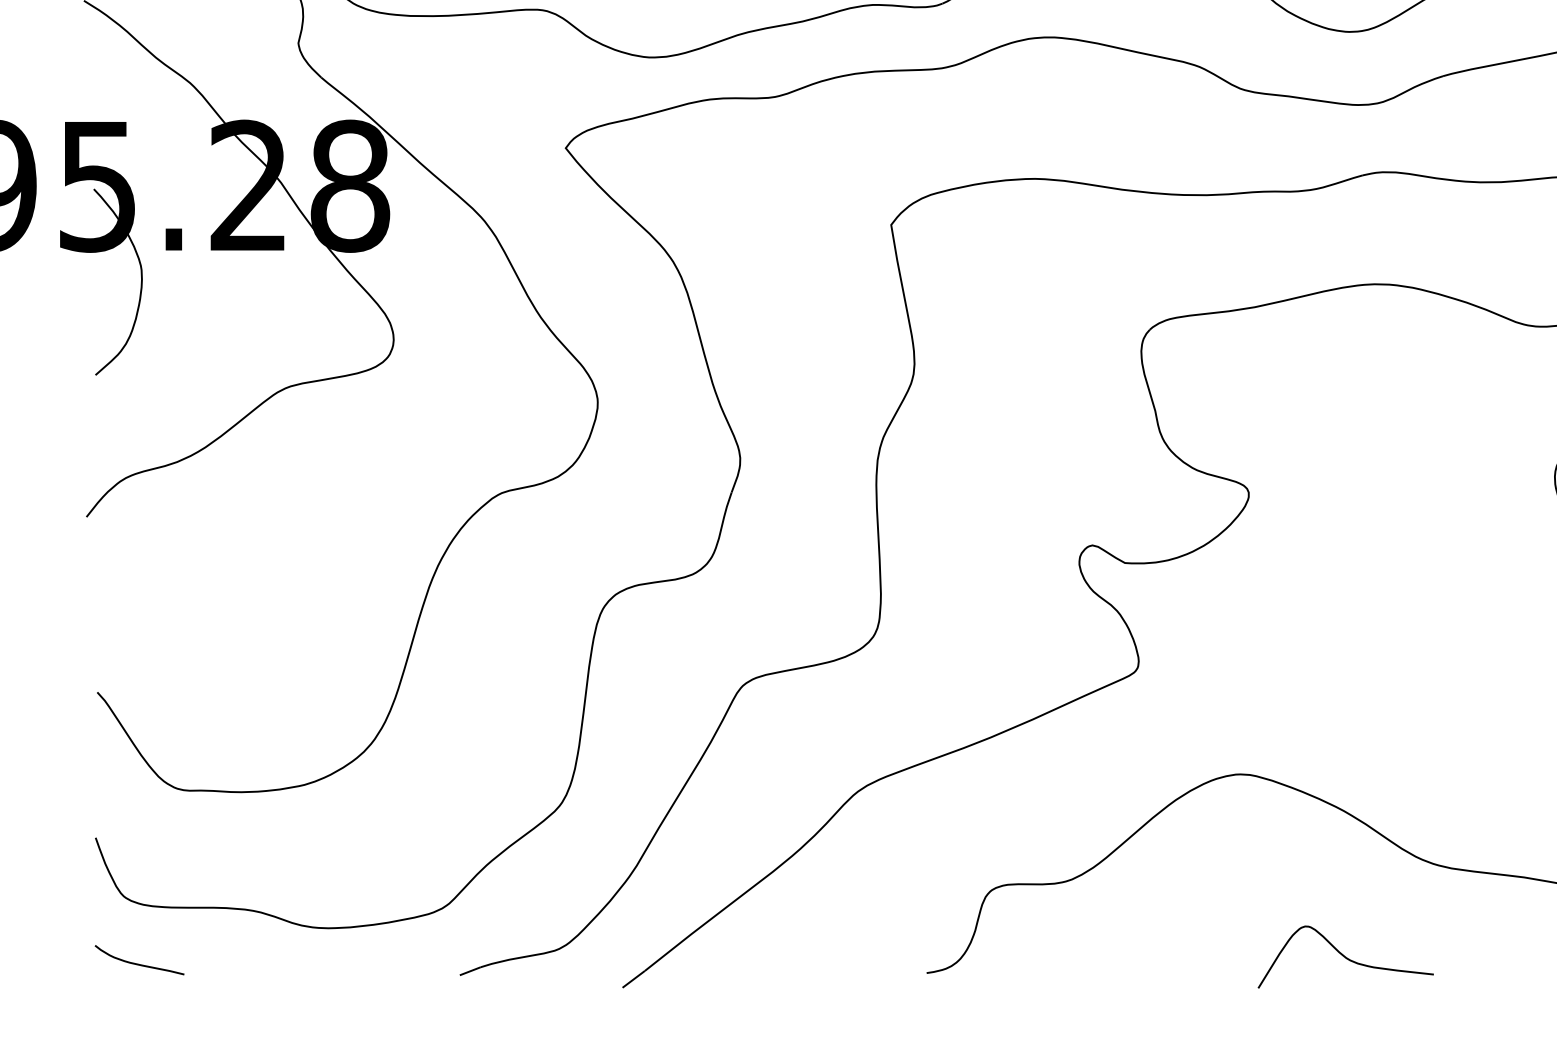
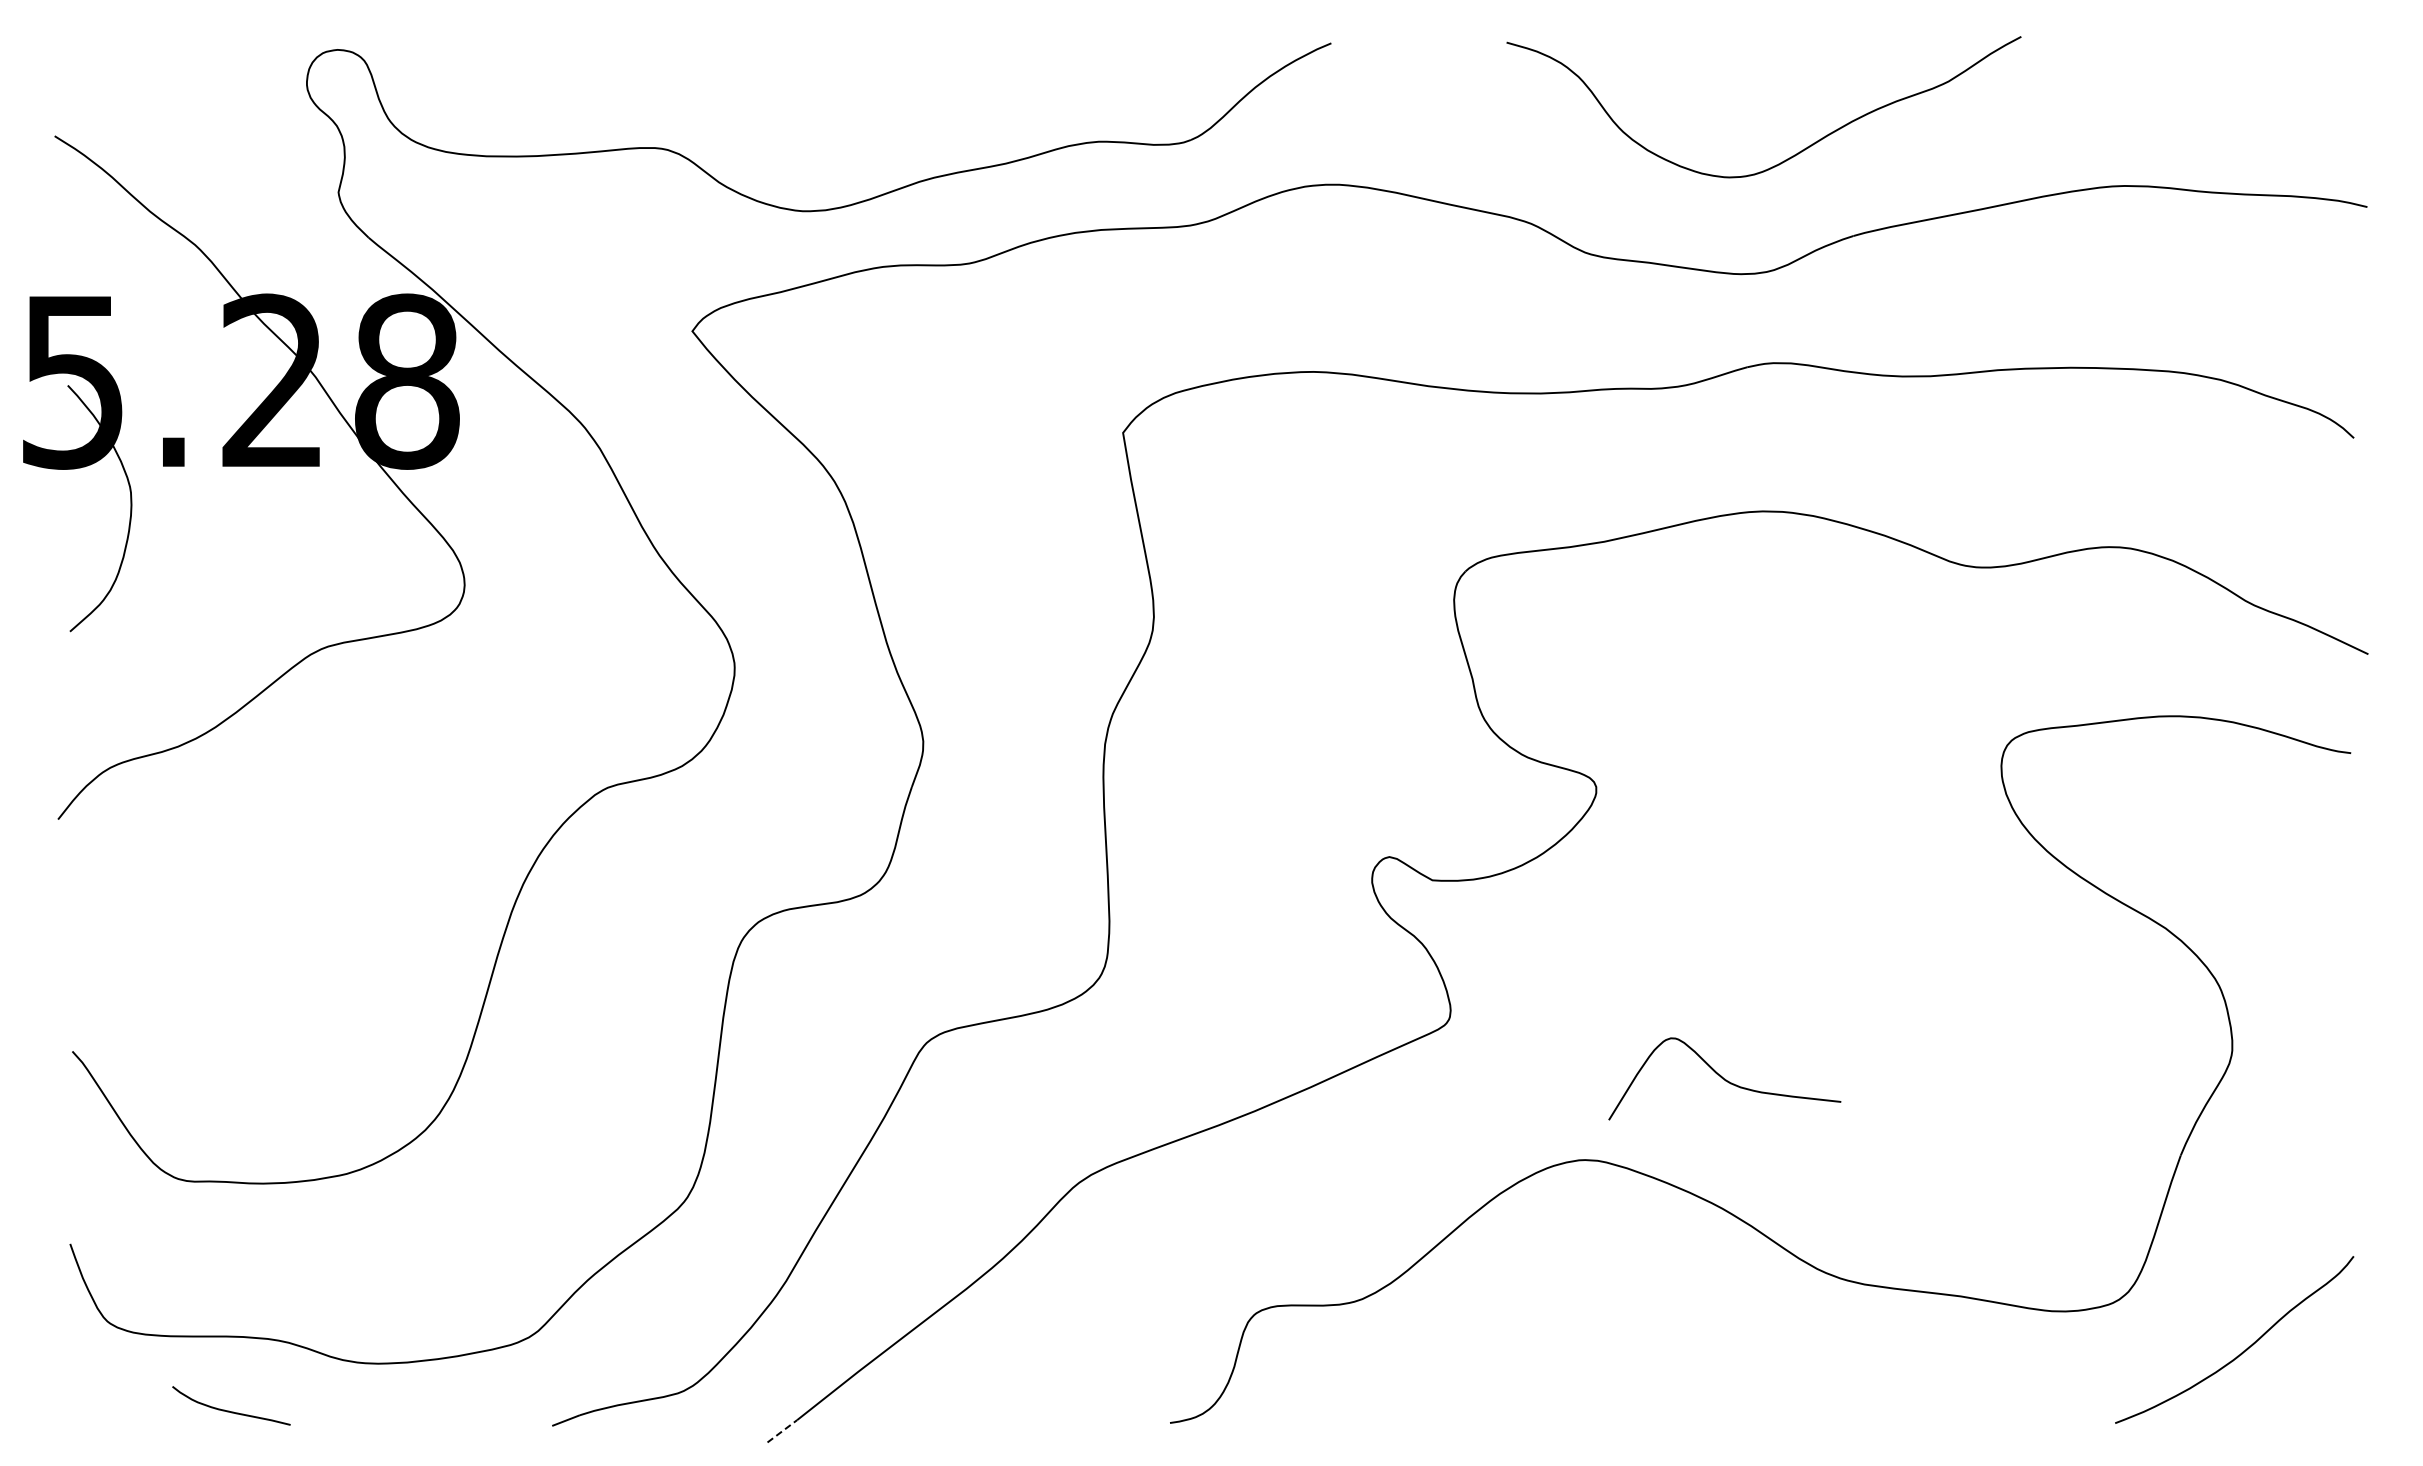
curve: (1345, 956) -> (1724, 1078), moved
curve: (138, 963) -> (229, 1410), moved
line: (633, 979) -> (782, 1431), solid -> dashed

